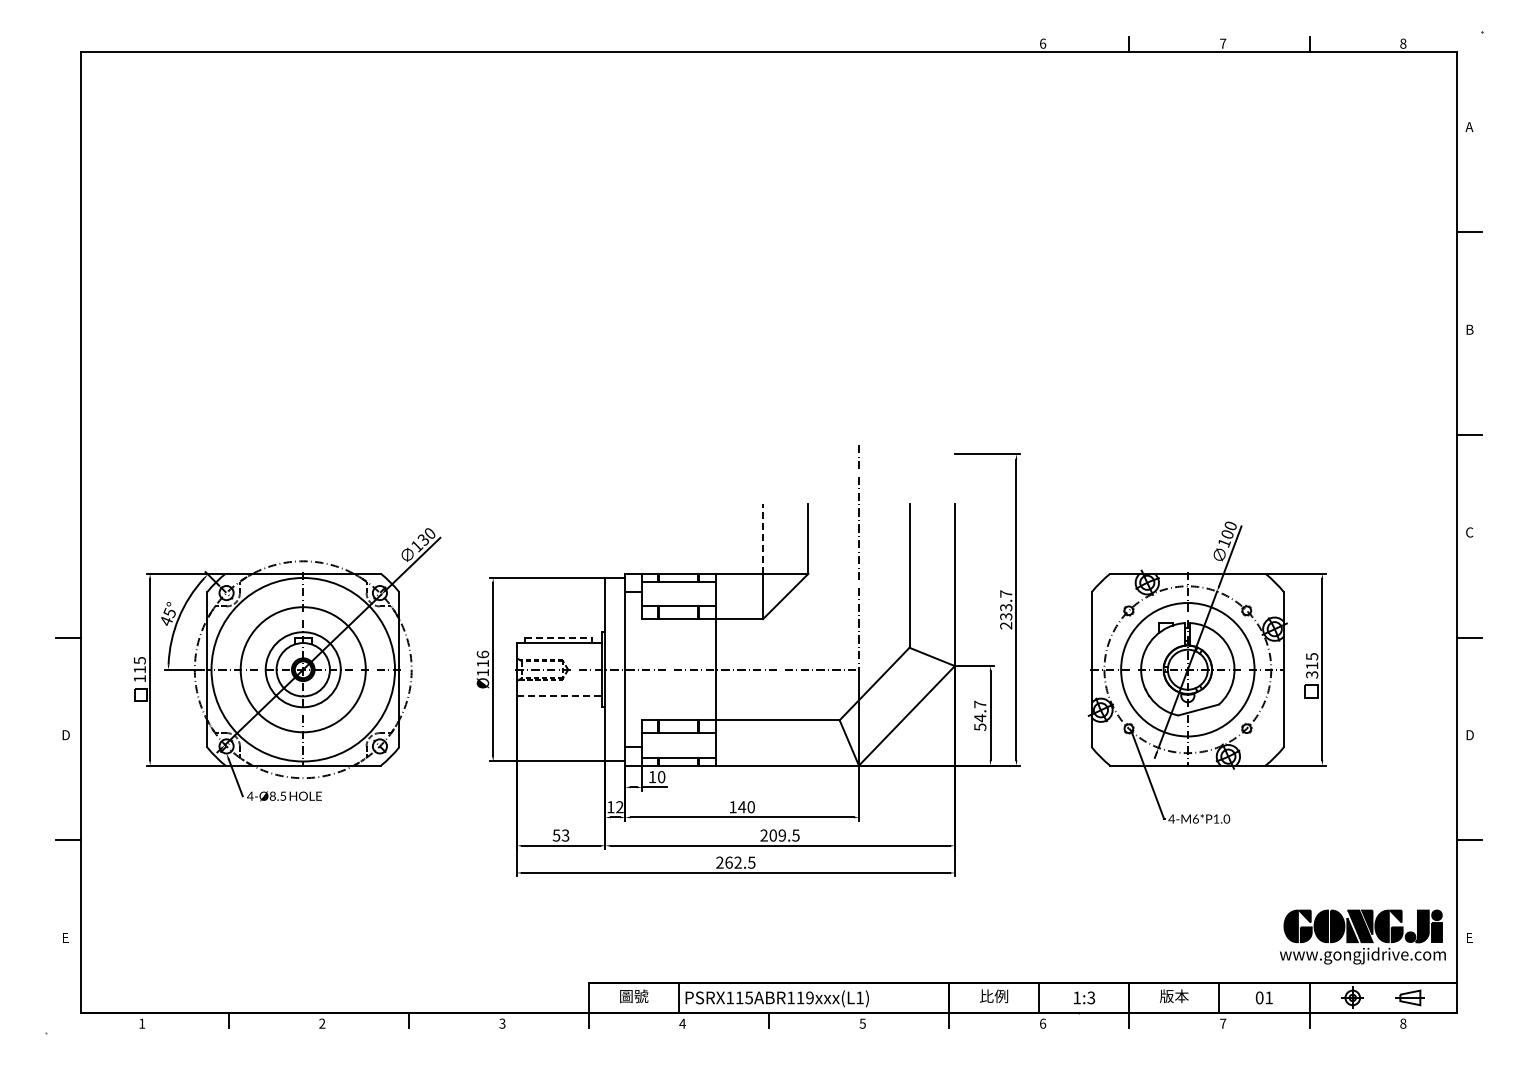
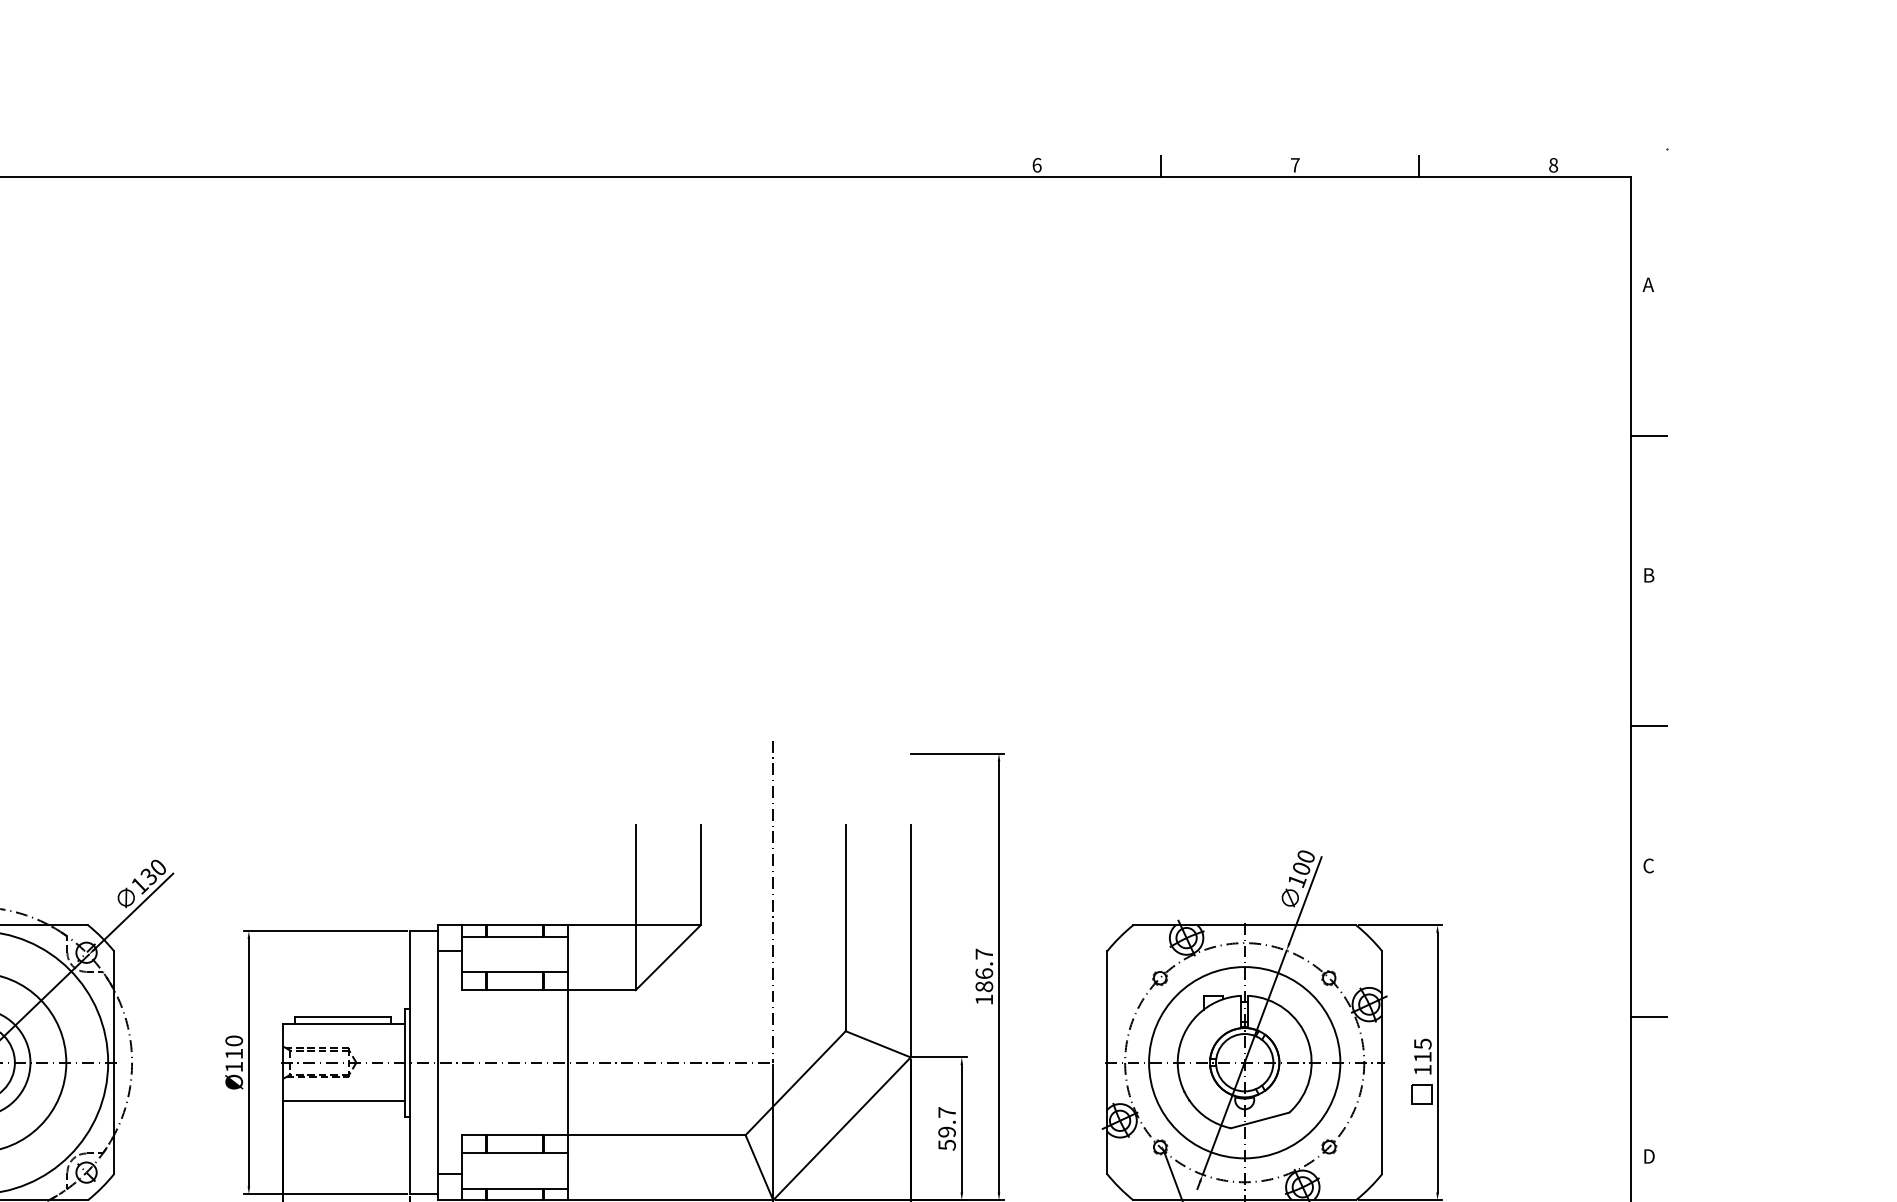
line: (763, 539) -> (636, 876), dashed -> solid
text: (1006, 616) -> (984, 986), 233.7 -> 186.7
line: (559, 638) -> (343, 1017), dashed -> solid
text: (482, 654) -> (233, 1040), Ø116 -> Ø110
text: (1312, 674) -> (1423, 1069), 315 -> 115
line: (559, 696) -> (343, 1101), dashed -> solid
text: (980, 718) -> (947, 1132), 54.7 -> 59.7

